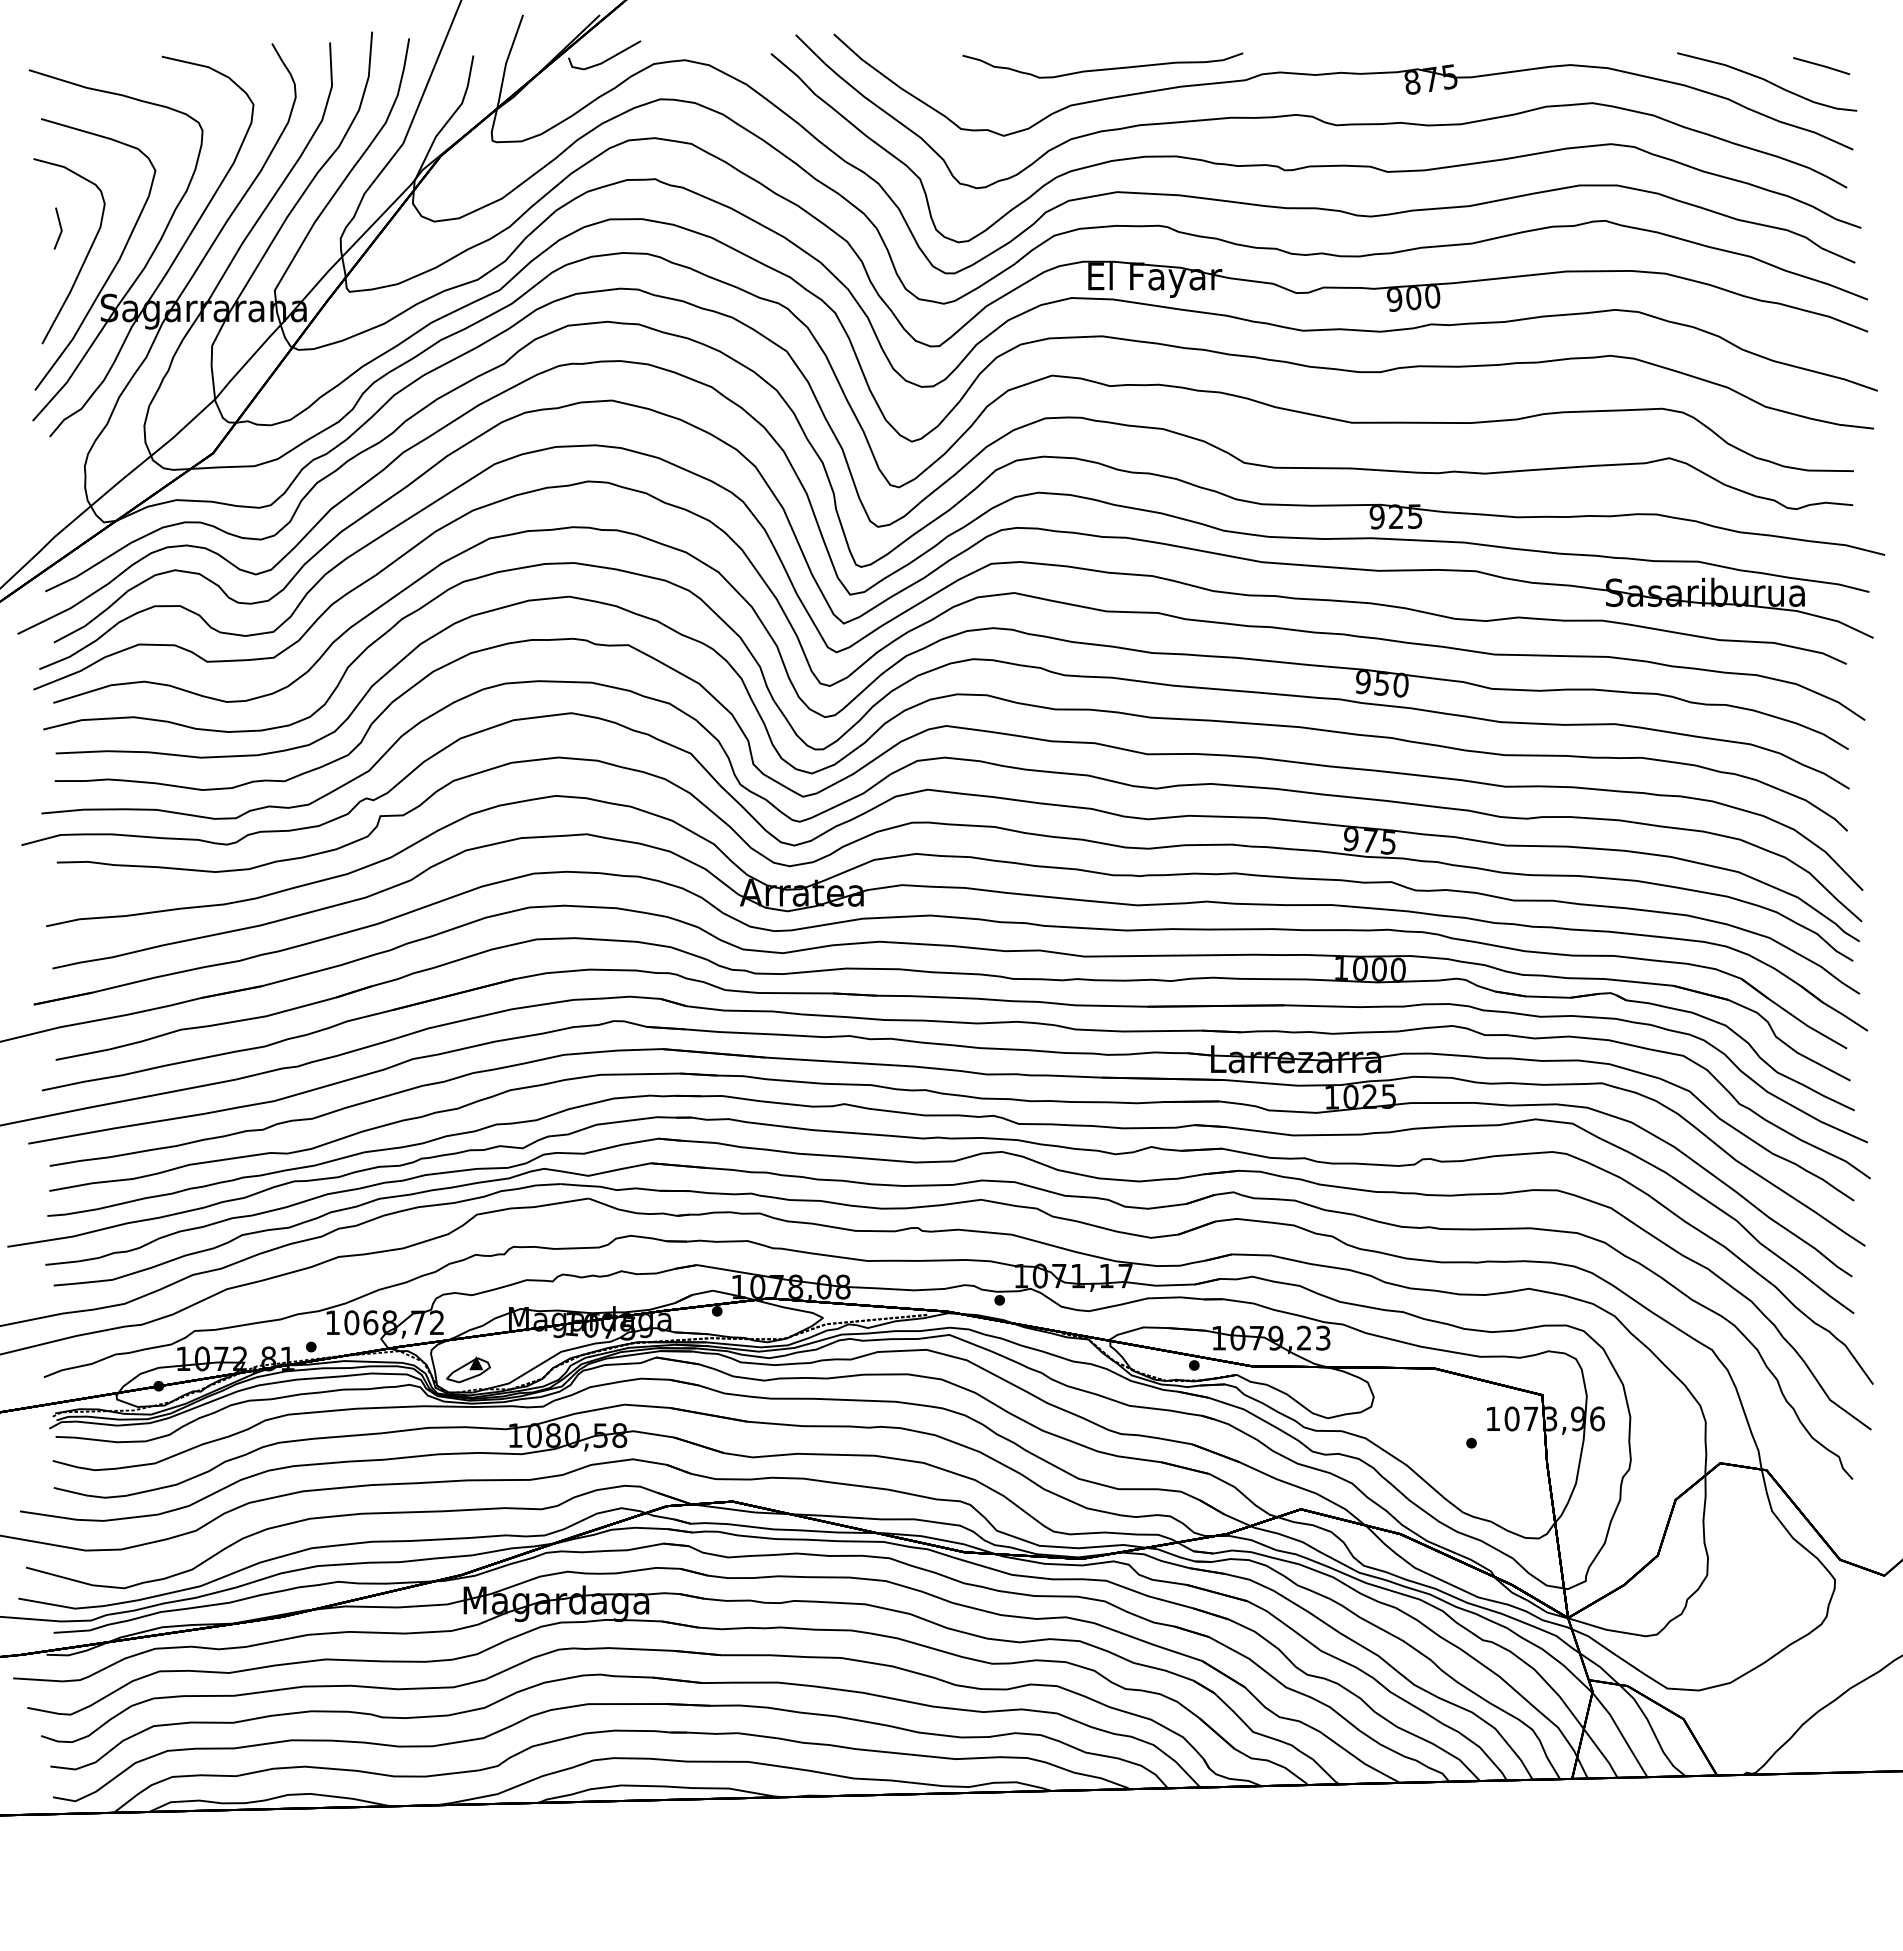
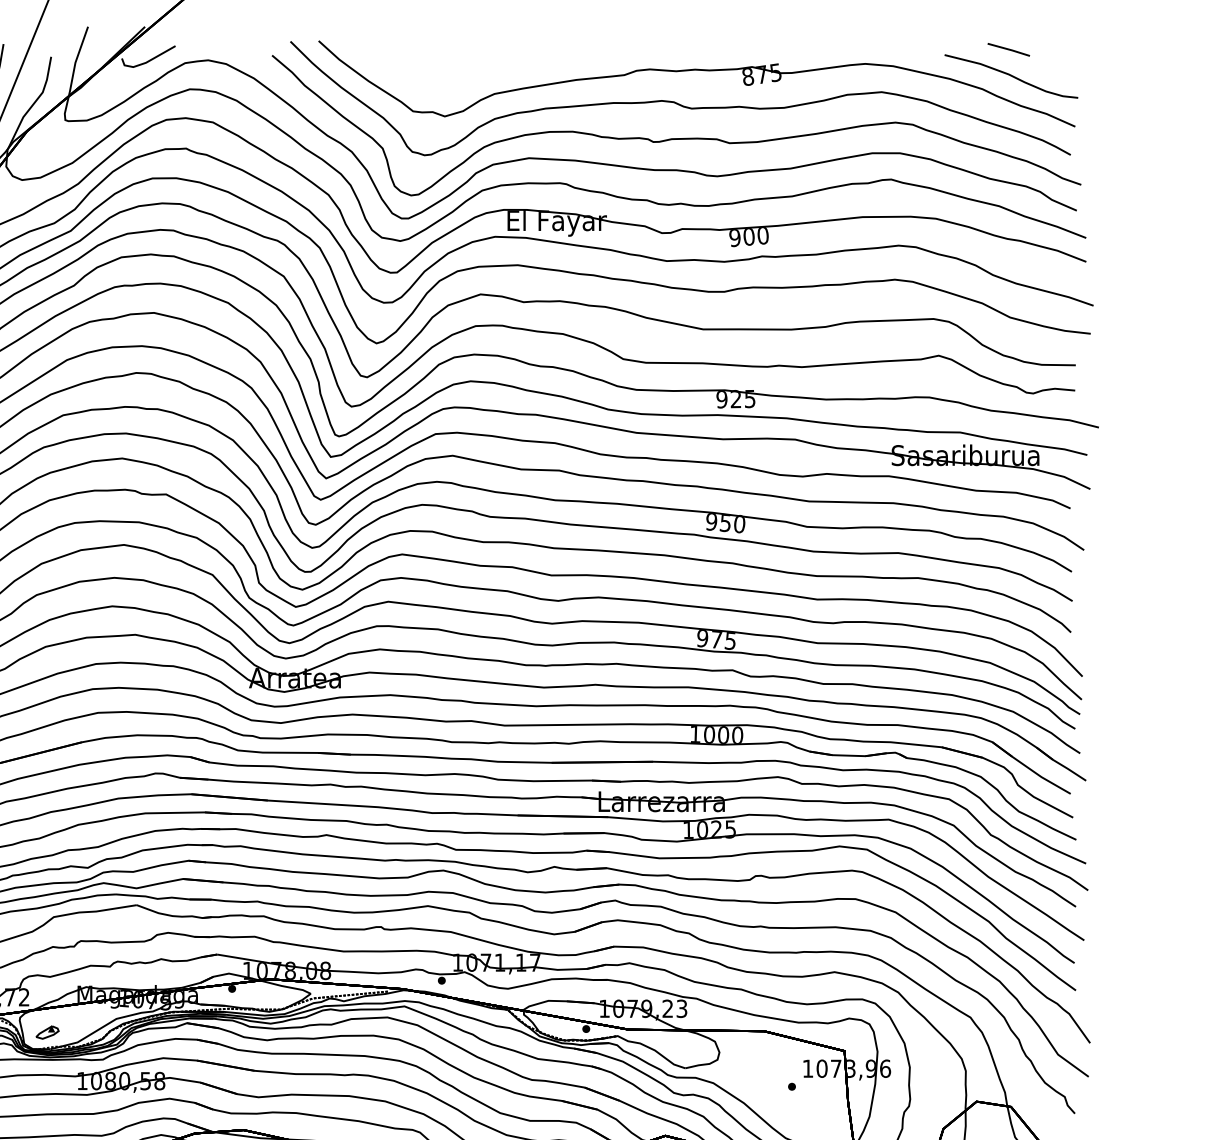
line: (1821, 66) -> (1008, 50), moved
curve: (1102, 68) -> (518, 66), removed
part: (468, 1369) -> (47, 1032), size x0.7

